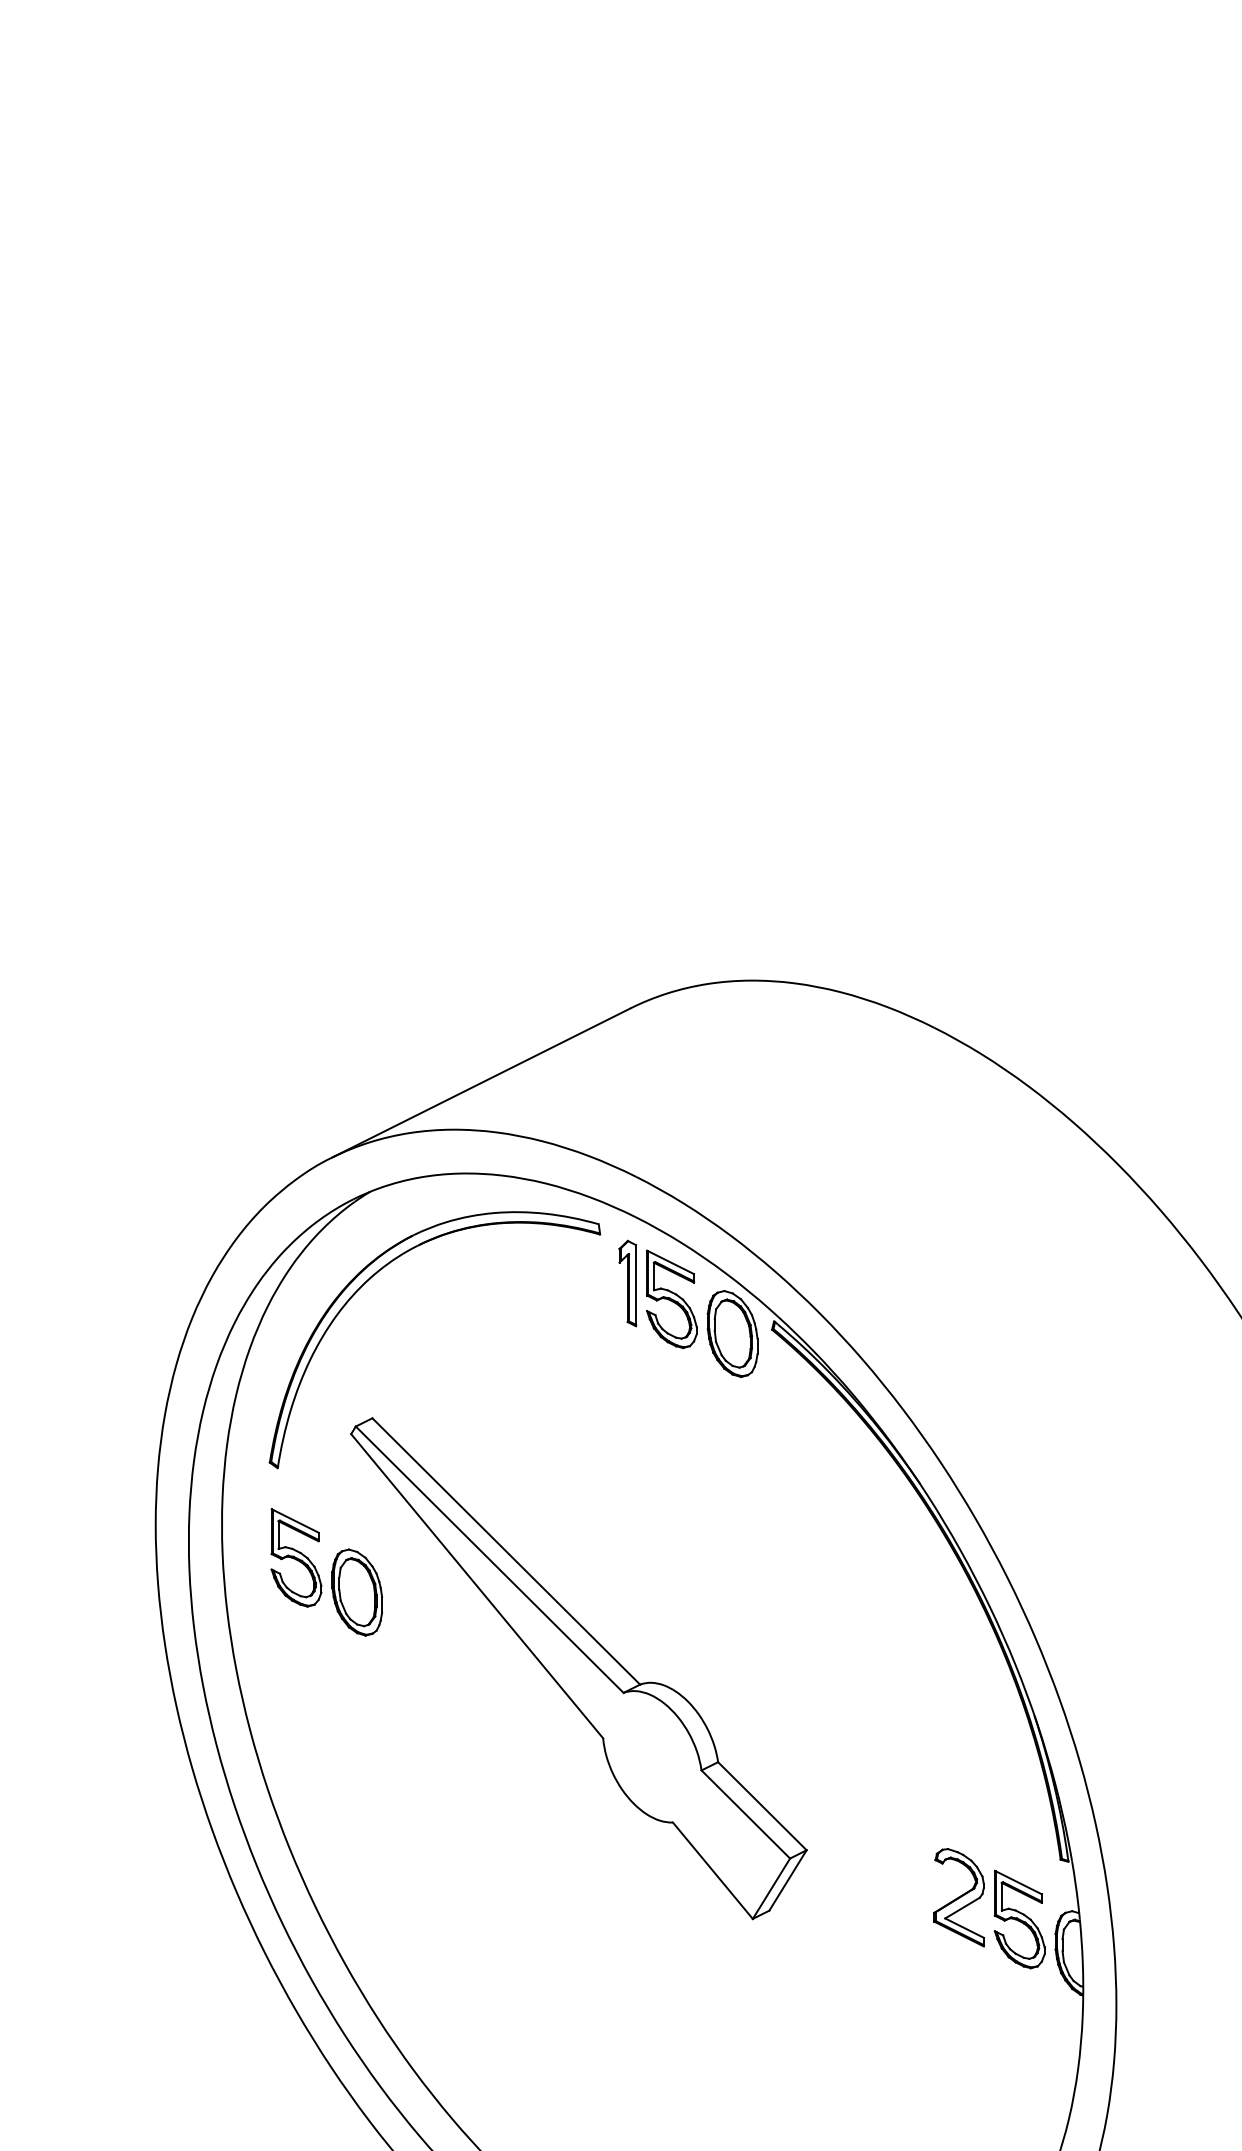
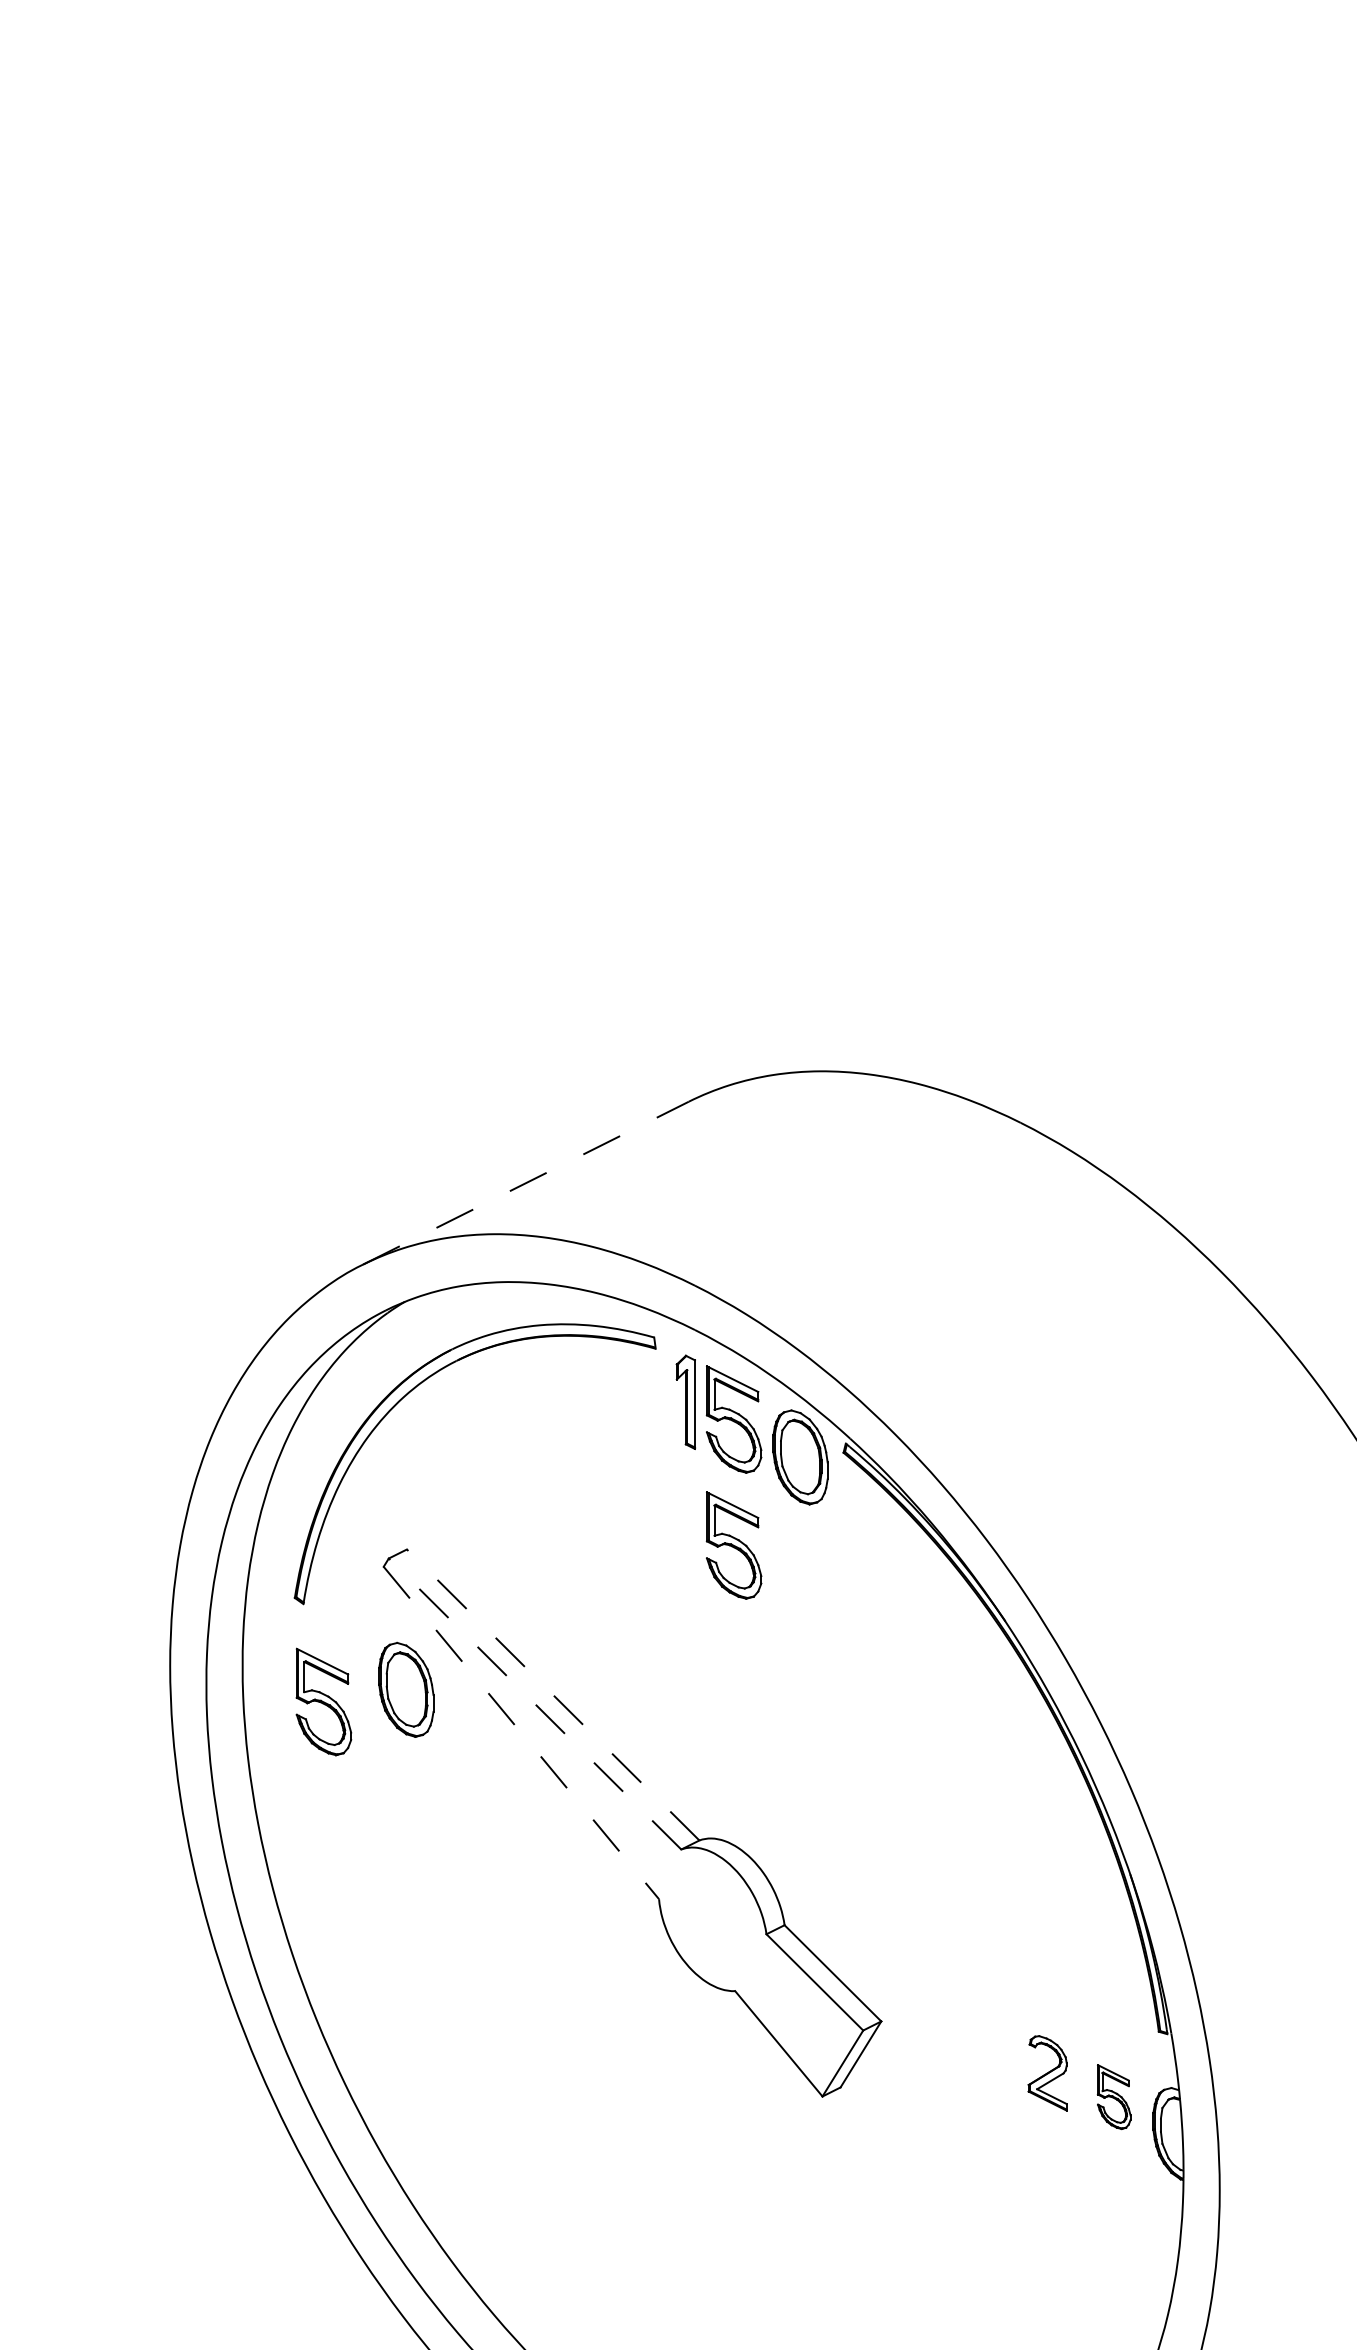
line: (481, 1082) -> (526, 1182), solid -> dashed
part: (671, 1414) -> (733, 1545), added
line: (505, 1550) -> (552, 1694), solid -> dashed
line: (489, 1559) -> (534, 1703), solid -> dashed
line: (477, 1586) -> (521, 1733), solid -> dashed
part: (357, 1592) -> (406, 1689), moved
part: (958, 1897) -> (1047, 2073), size x0.7
part: (1020, 1918) -> (1114, 2096), size x0.6

